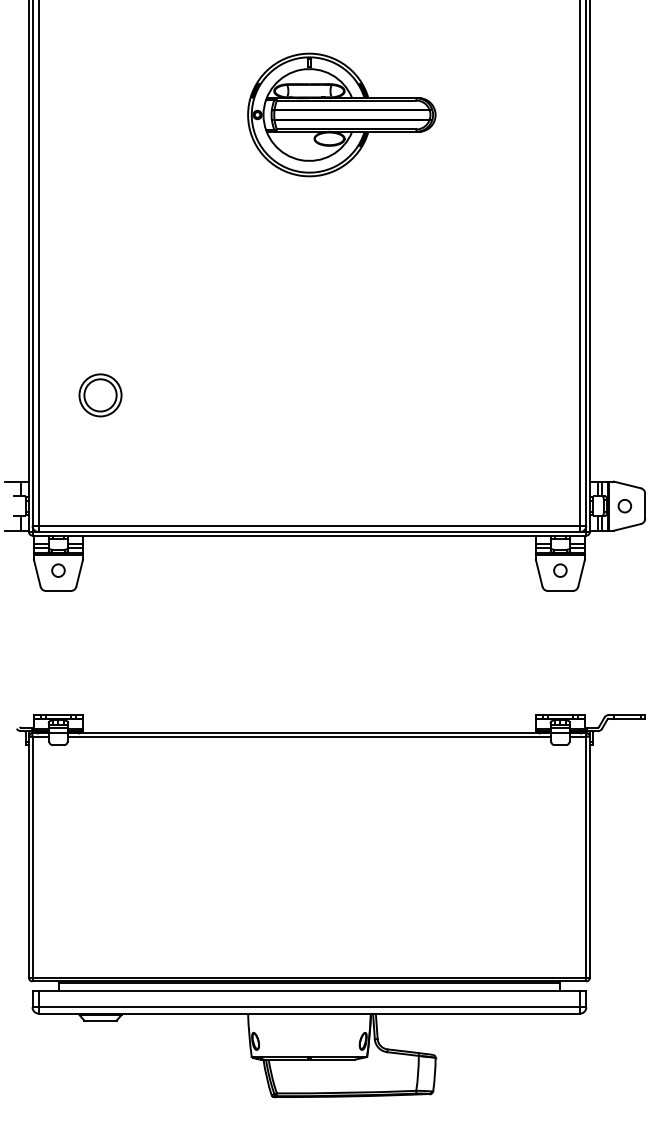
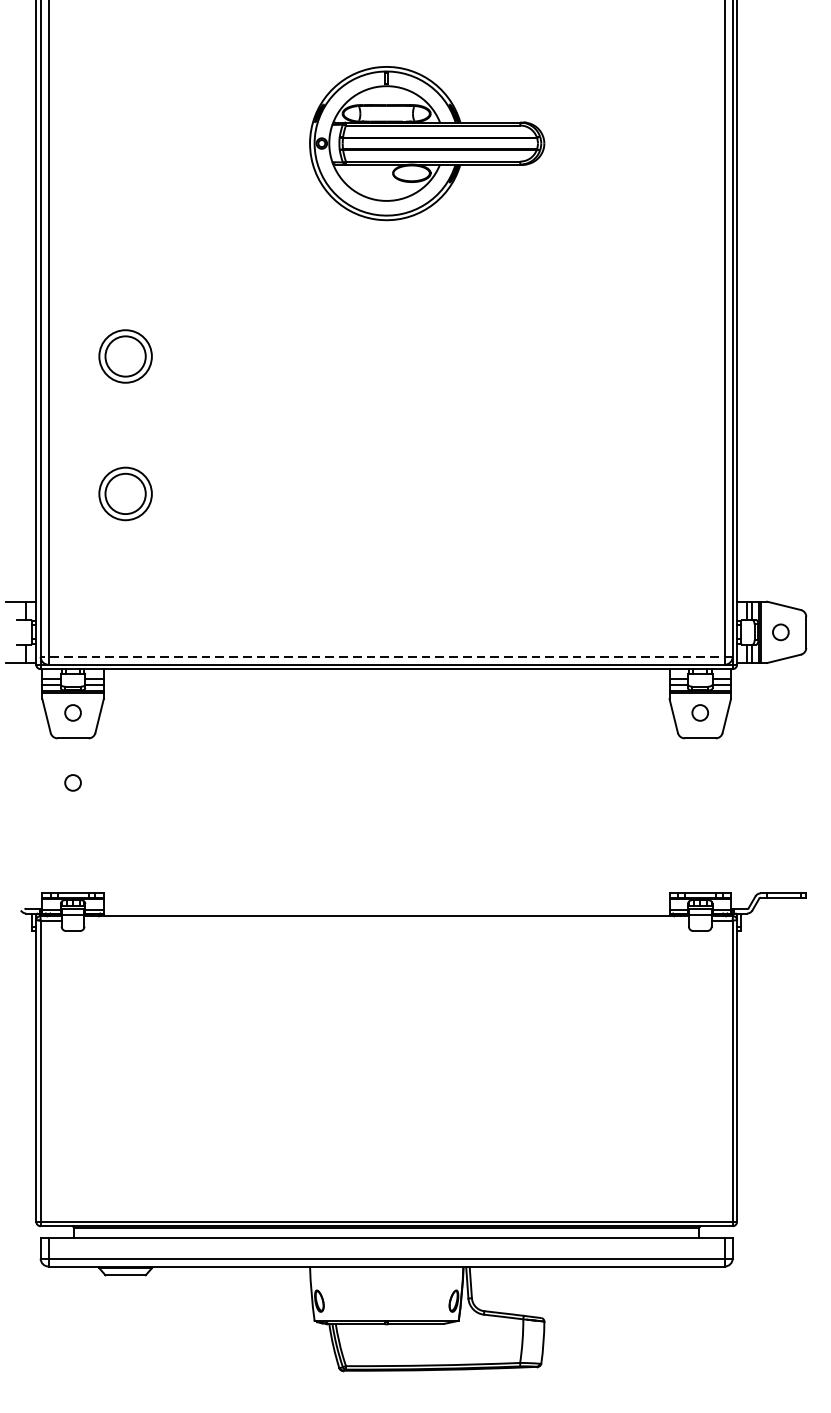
part: (100, 285) -> (125, 356), added
line: (309, 525) -> (386, 656), solid -> dashed
circle: (58, 626) -> (73, 782), added
line: (309, 736) -> (386, 920), removed

